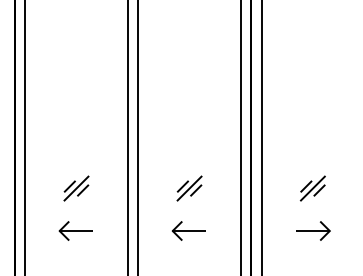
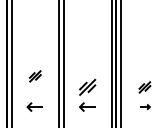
part: (74, 188) -> (34, 76), moved
part: (189, 188) -> (87, 87), size x1.4
part: (314, 229) -> (145, 106), size x0.6

